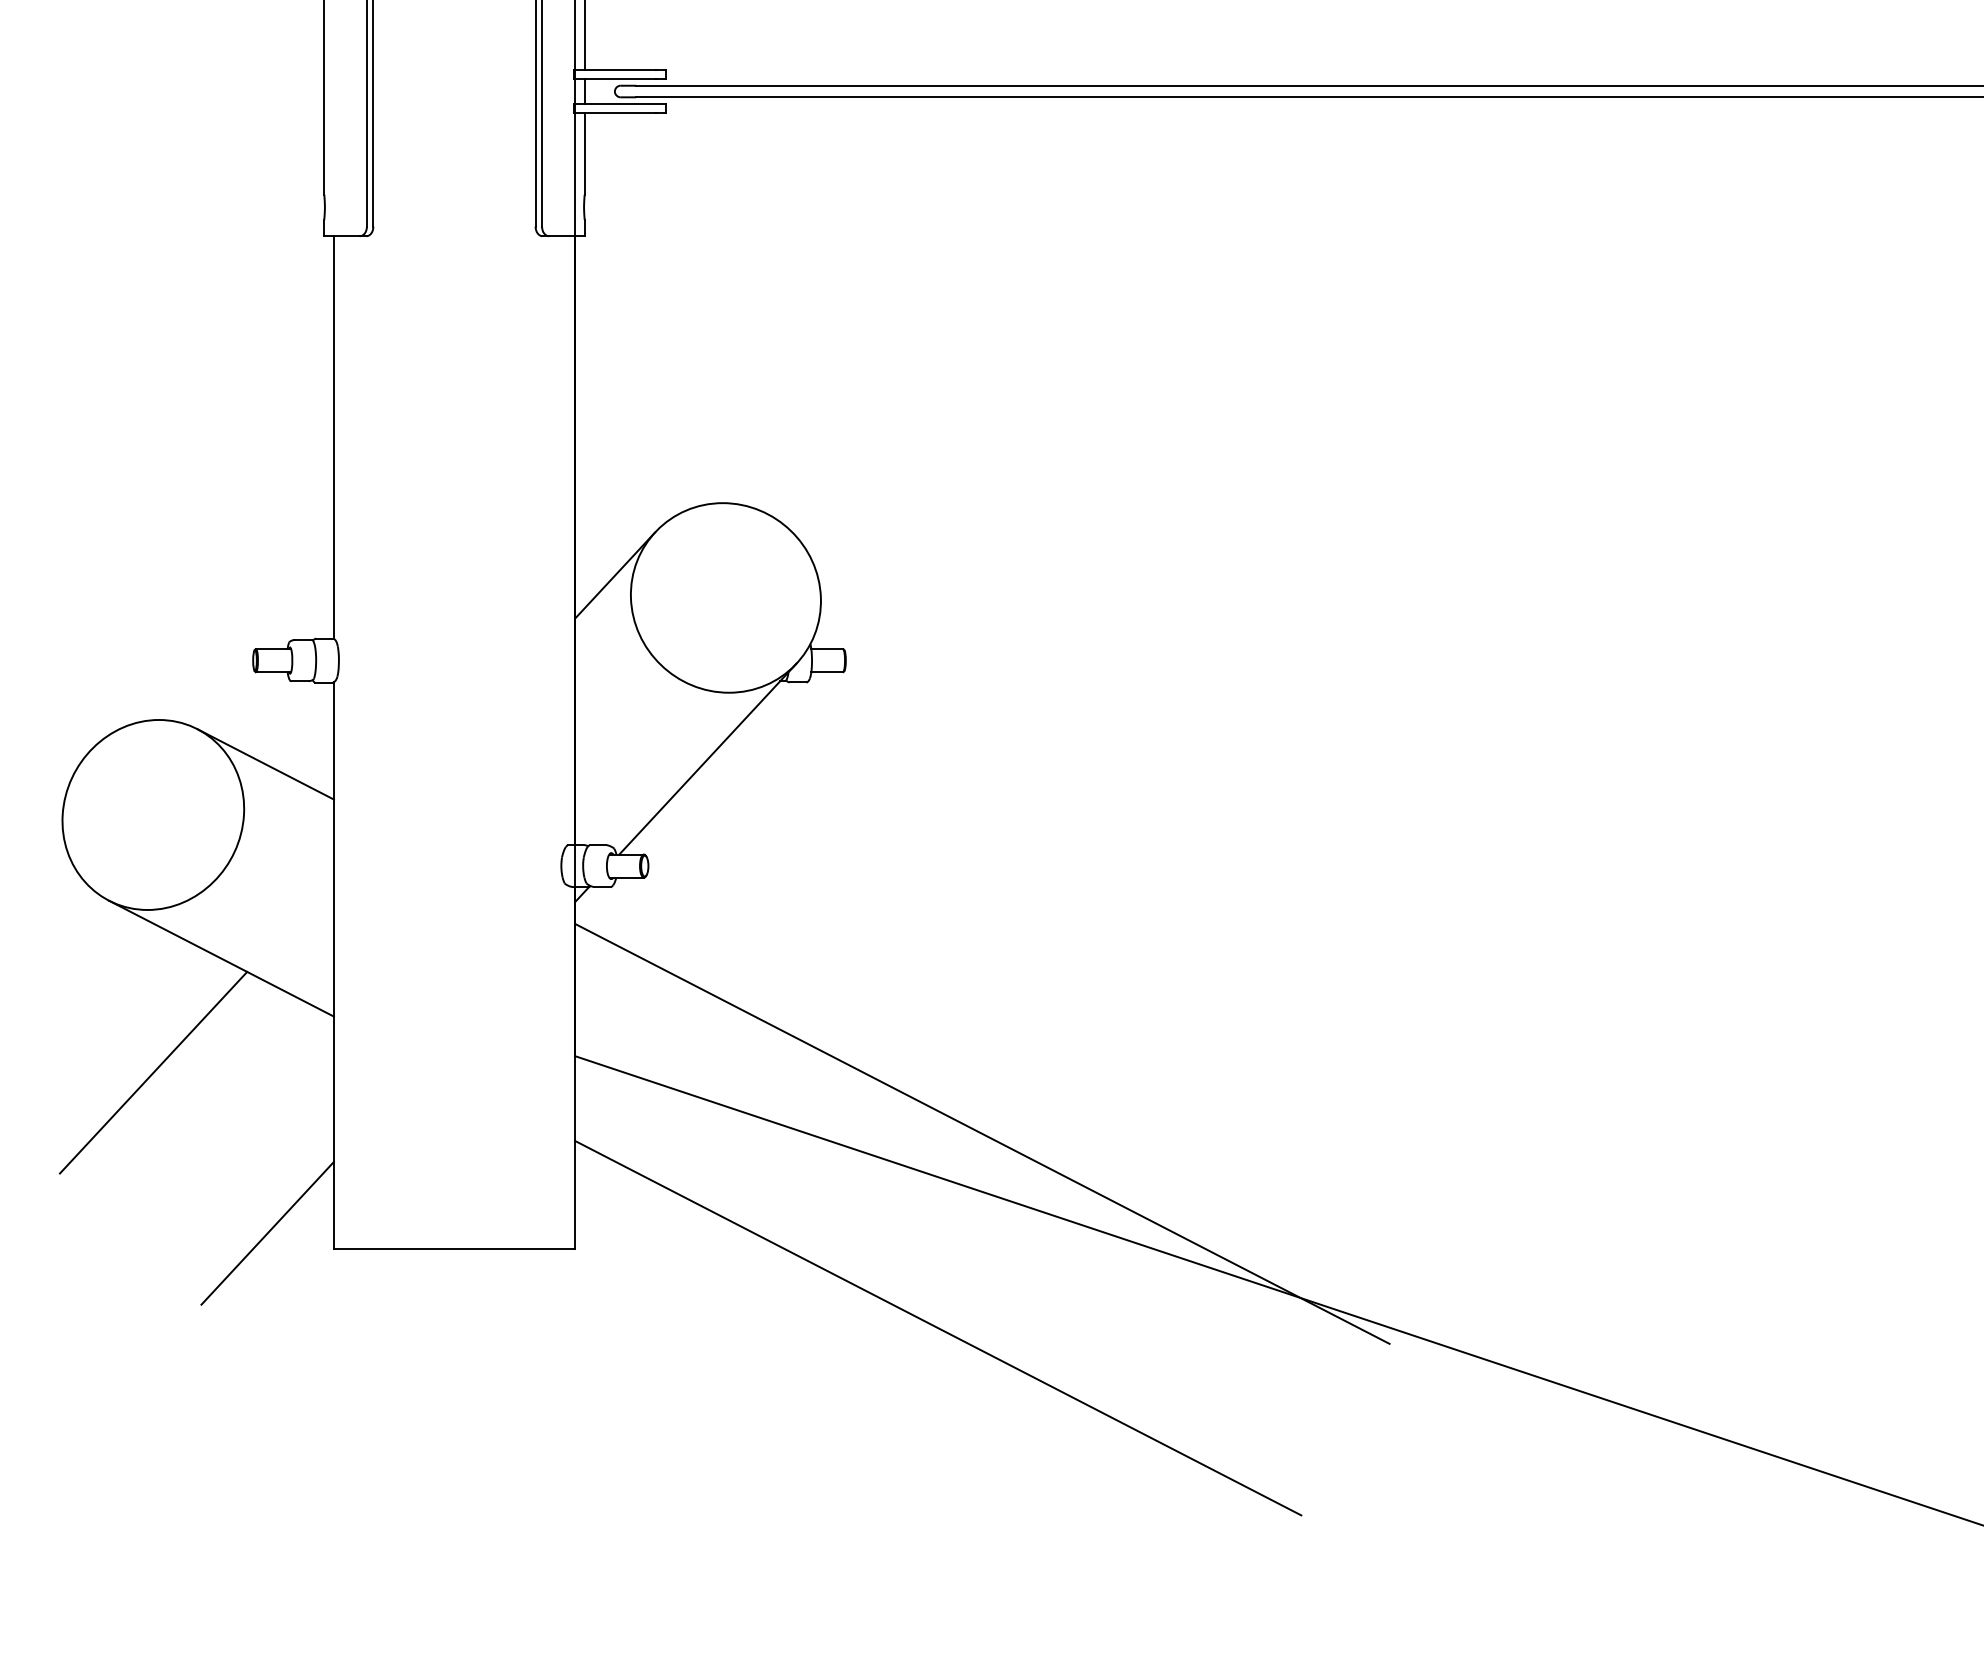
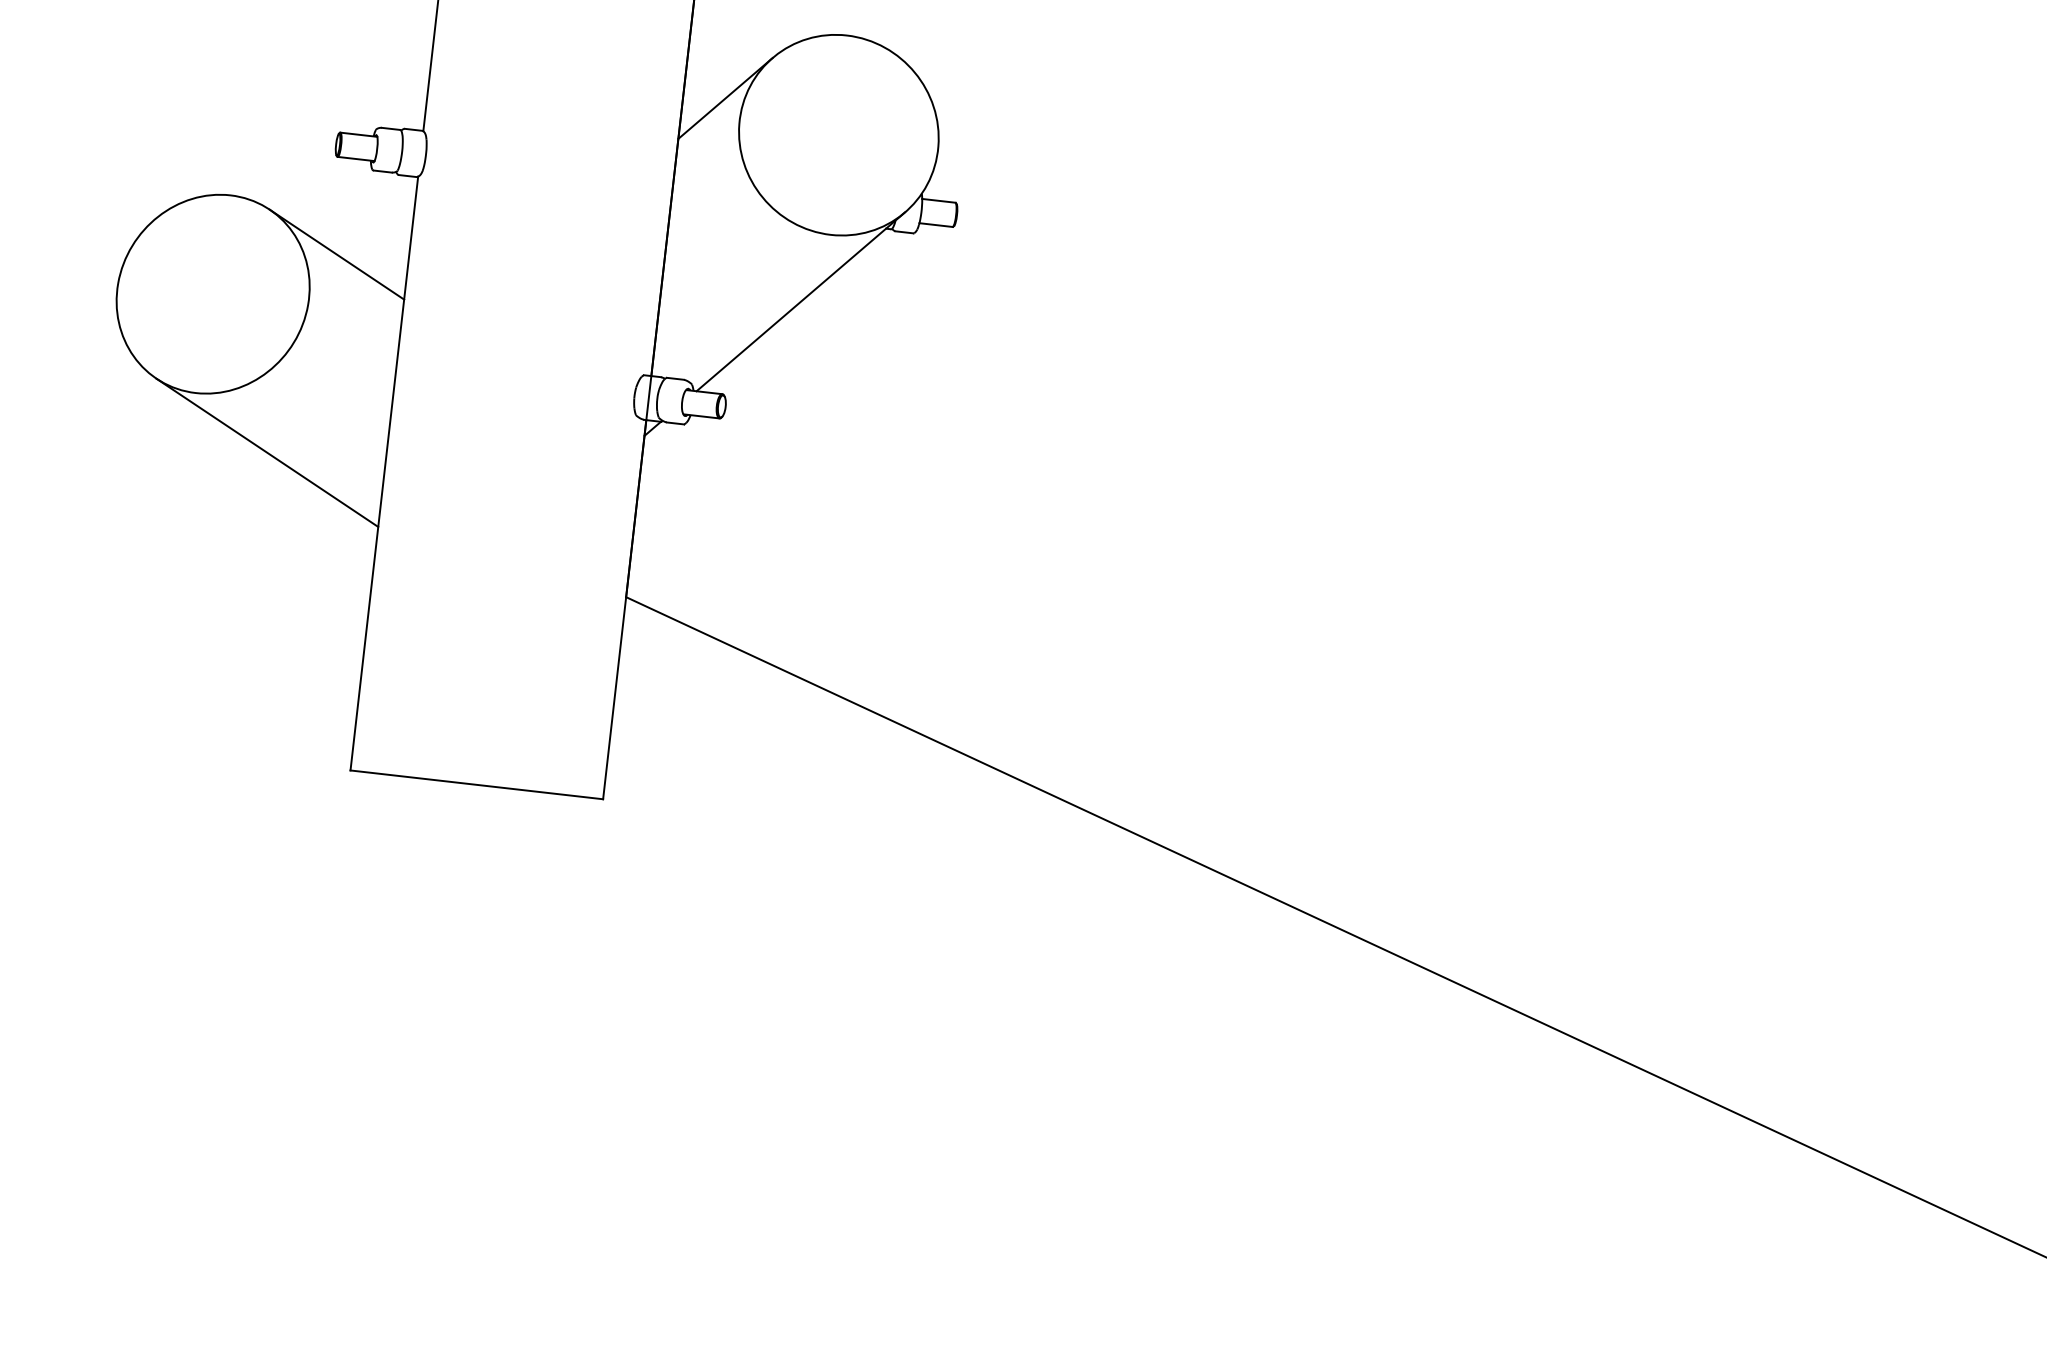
line: (153, 1072) -> (182, 563), removed
line: (982, 1133) -> (1043, 726), removed
line: (267, 1232) -> (282, 745), removed
line: (938, 1327) -> (974, 924), removed

